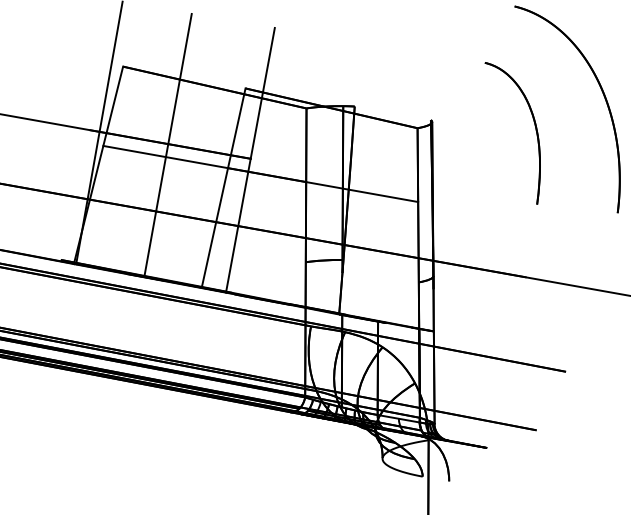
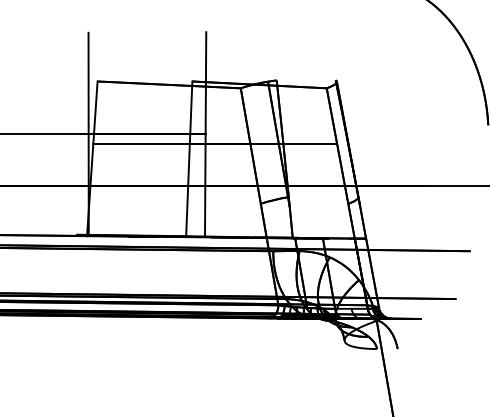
part: (534, 127) -> (414, 72), removed
line: (167, 143) -> (141, 133), removed

